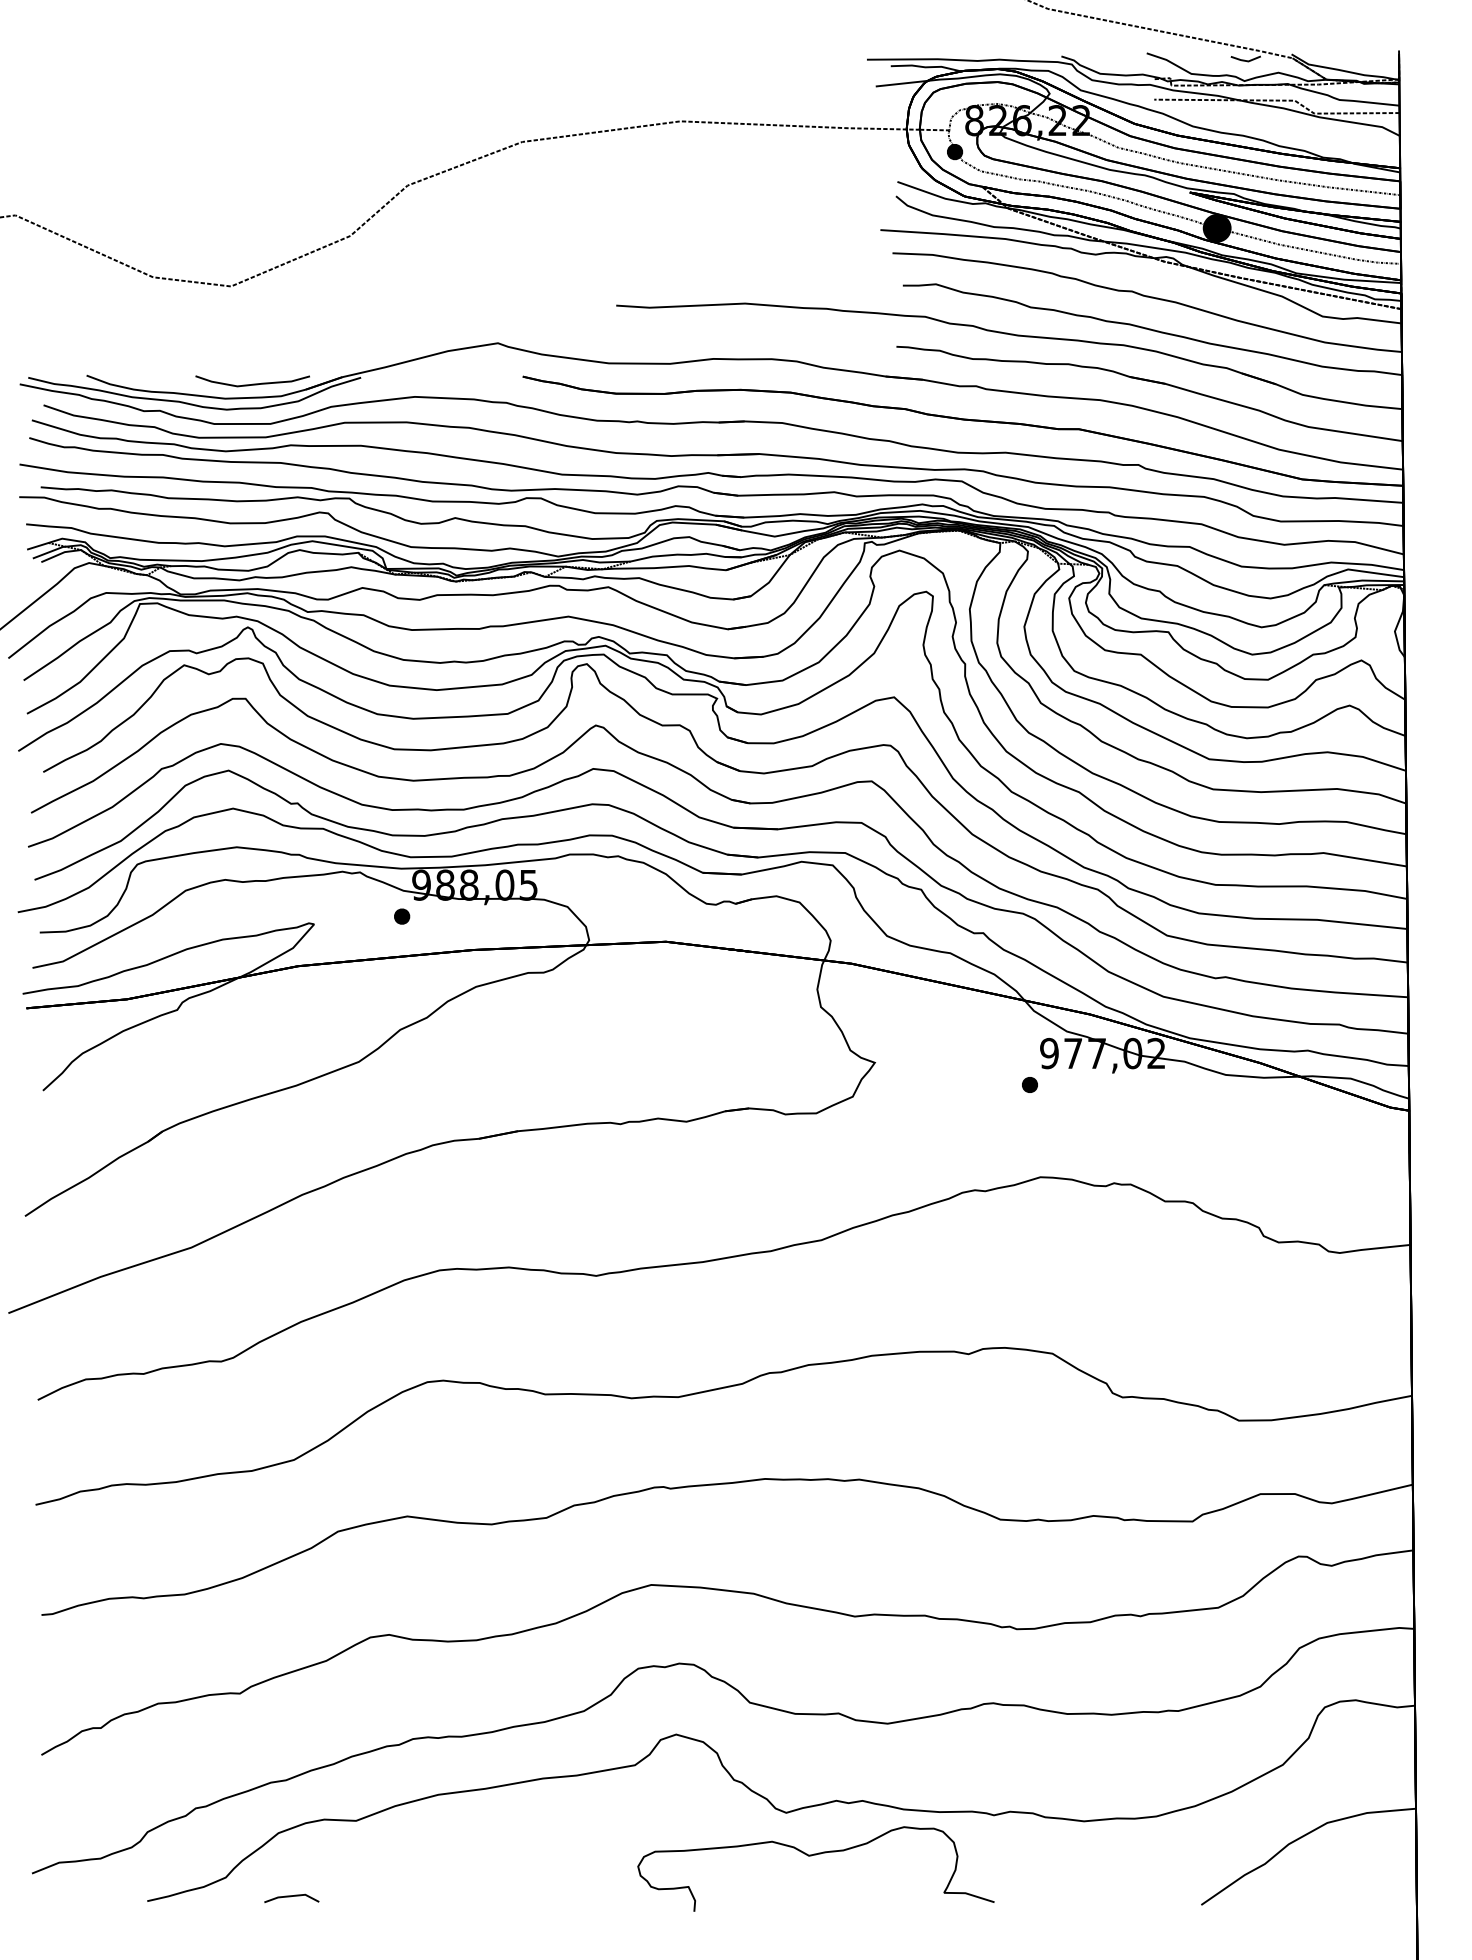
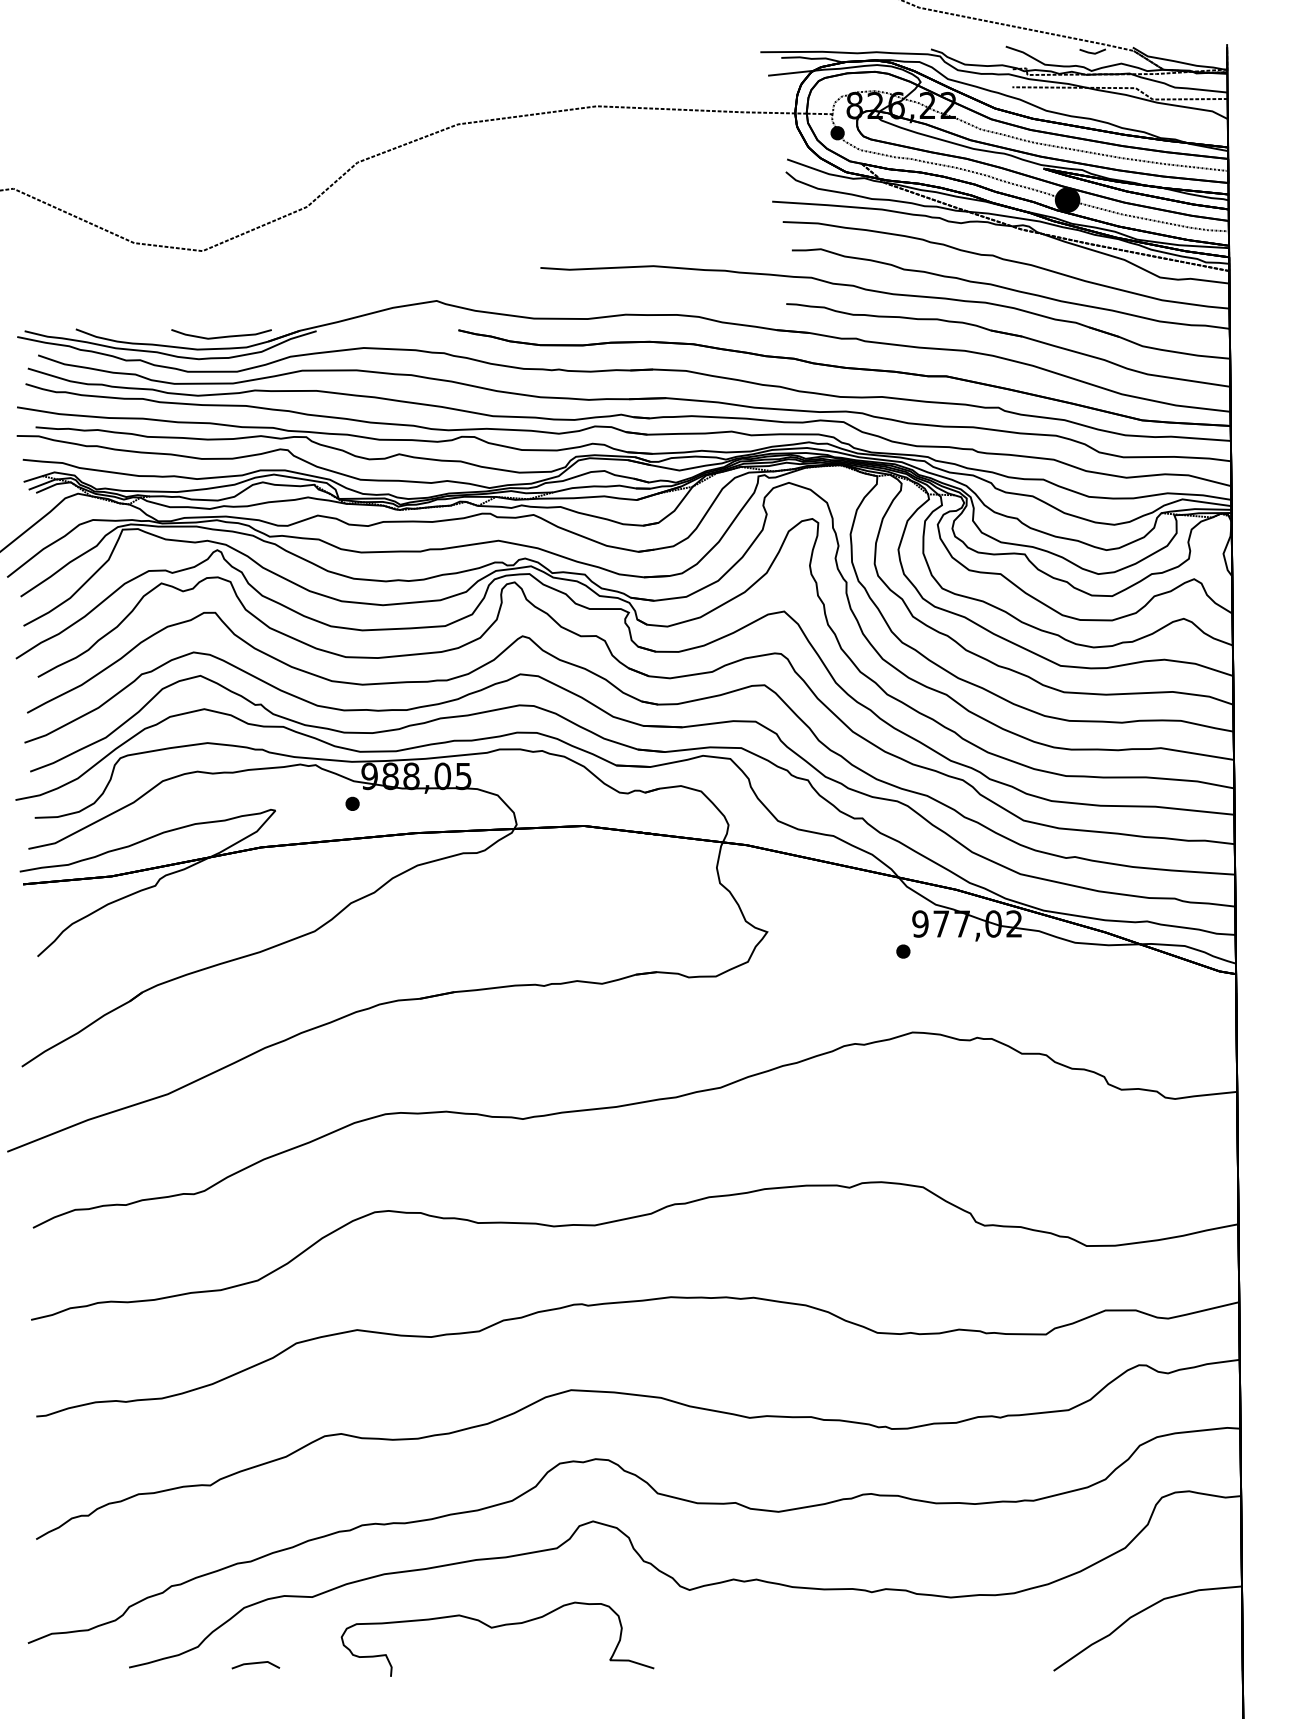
curve: (811, 1856) -> (493, 1628), moved

